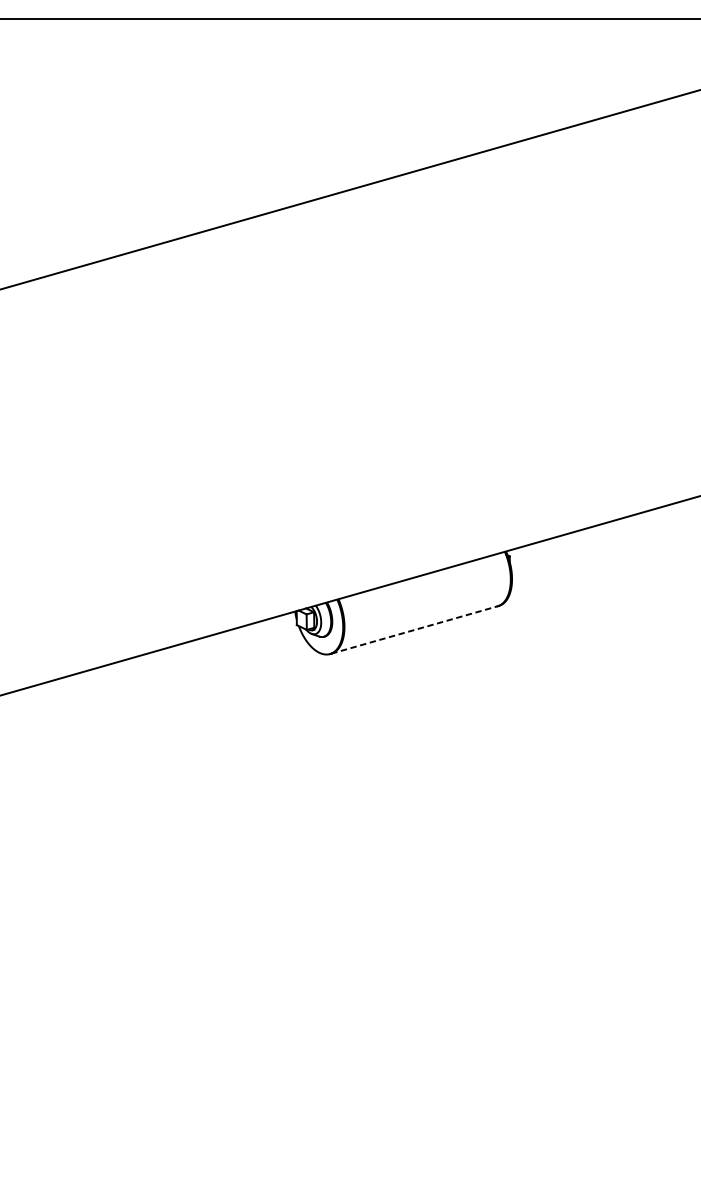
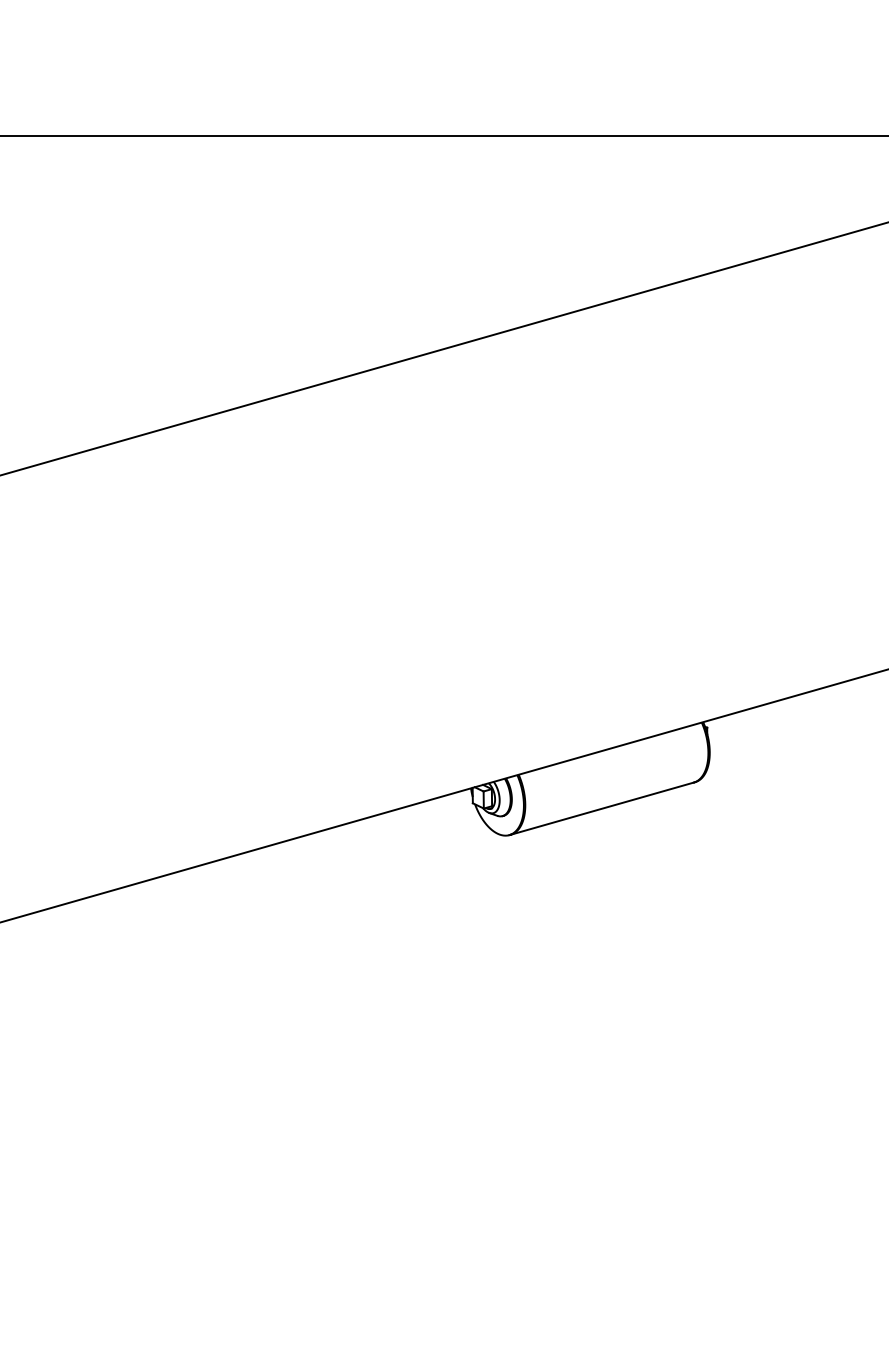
line: (414, 629) -> (602, 808), dashed -> solid

